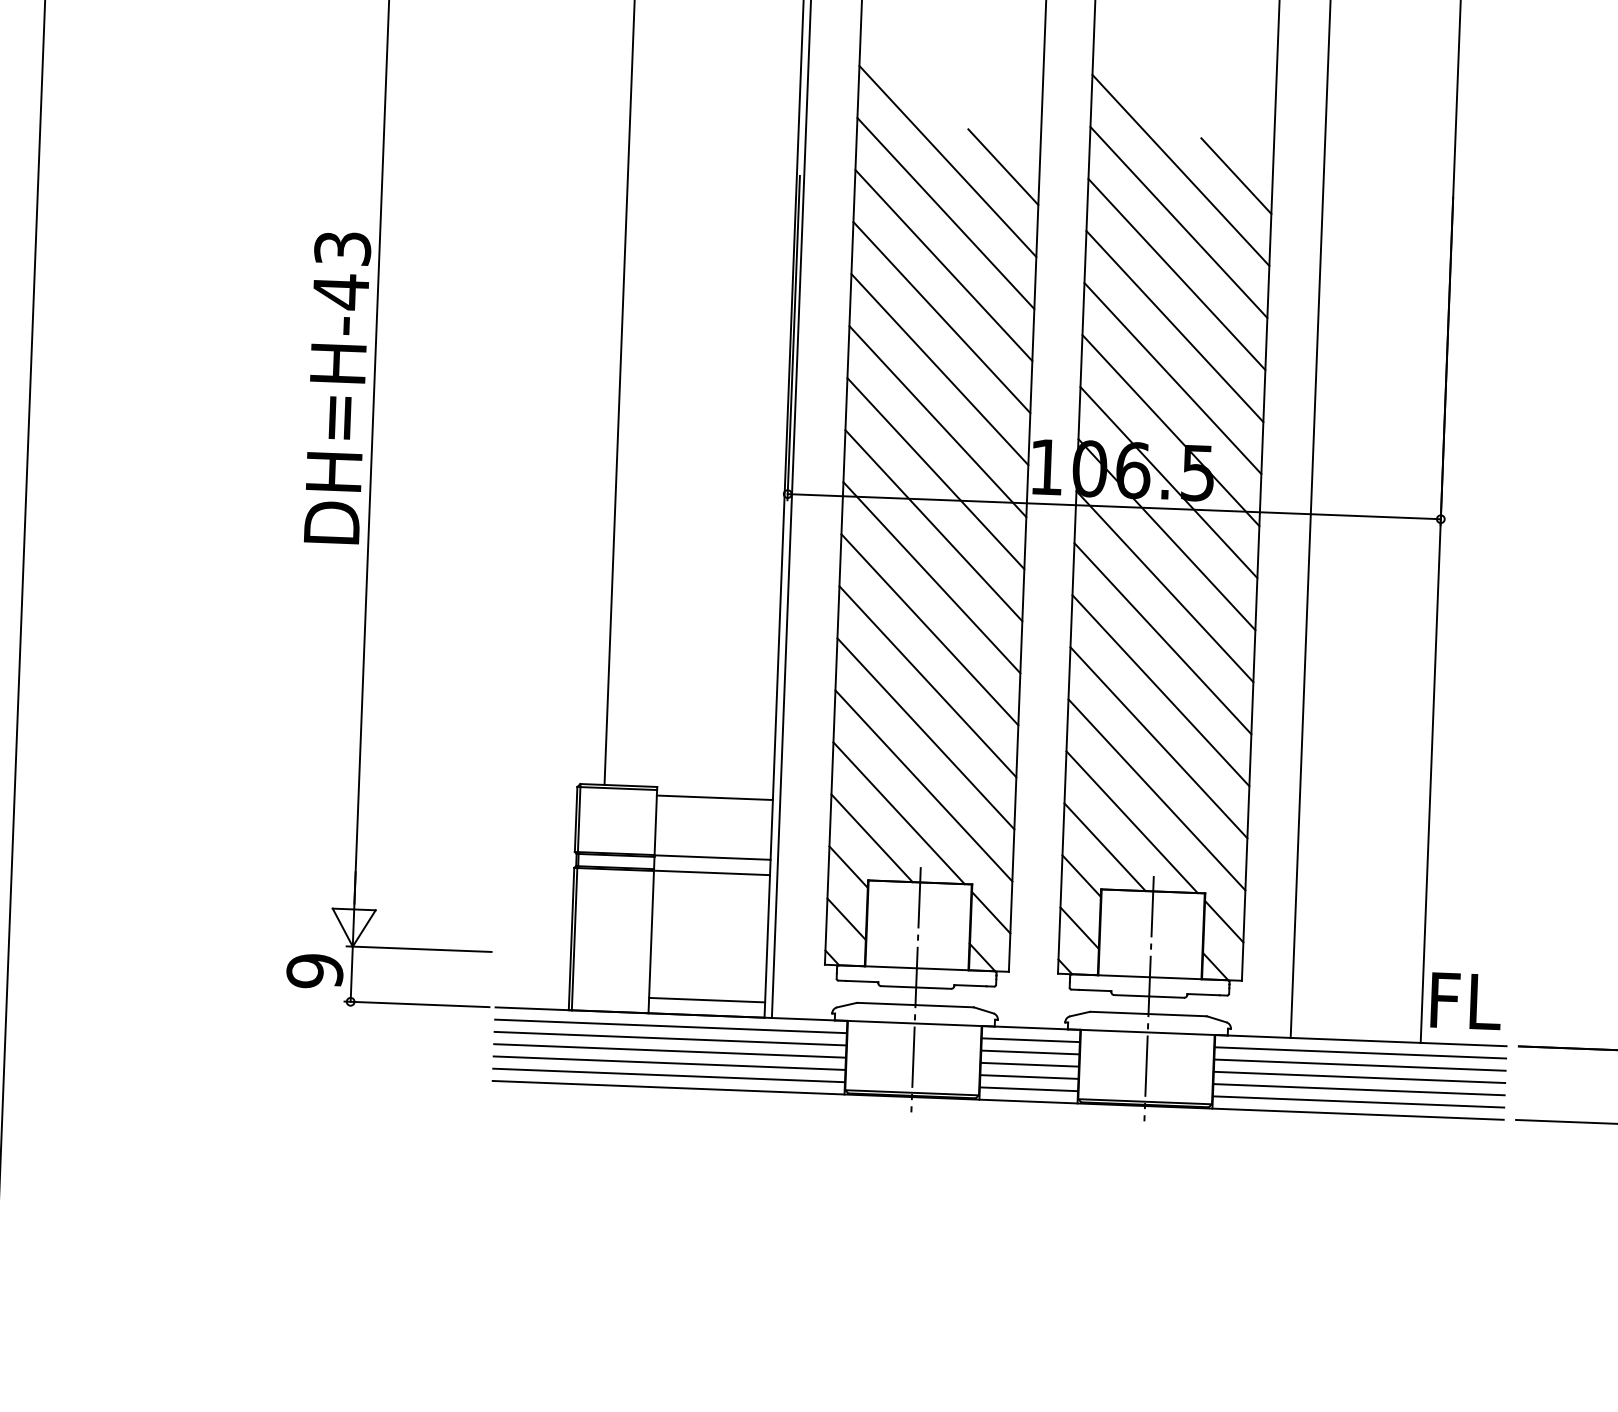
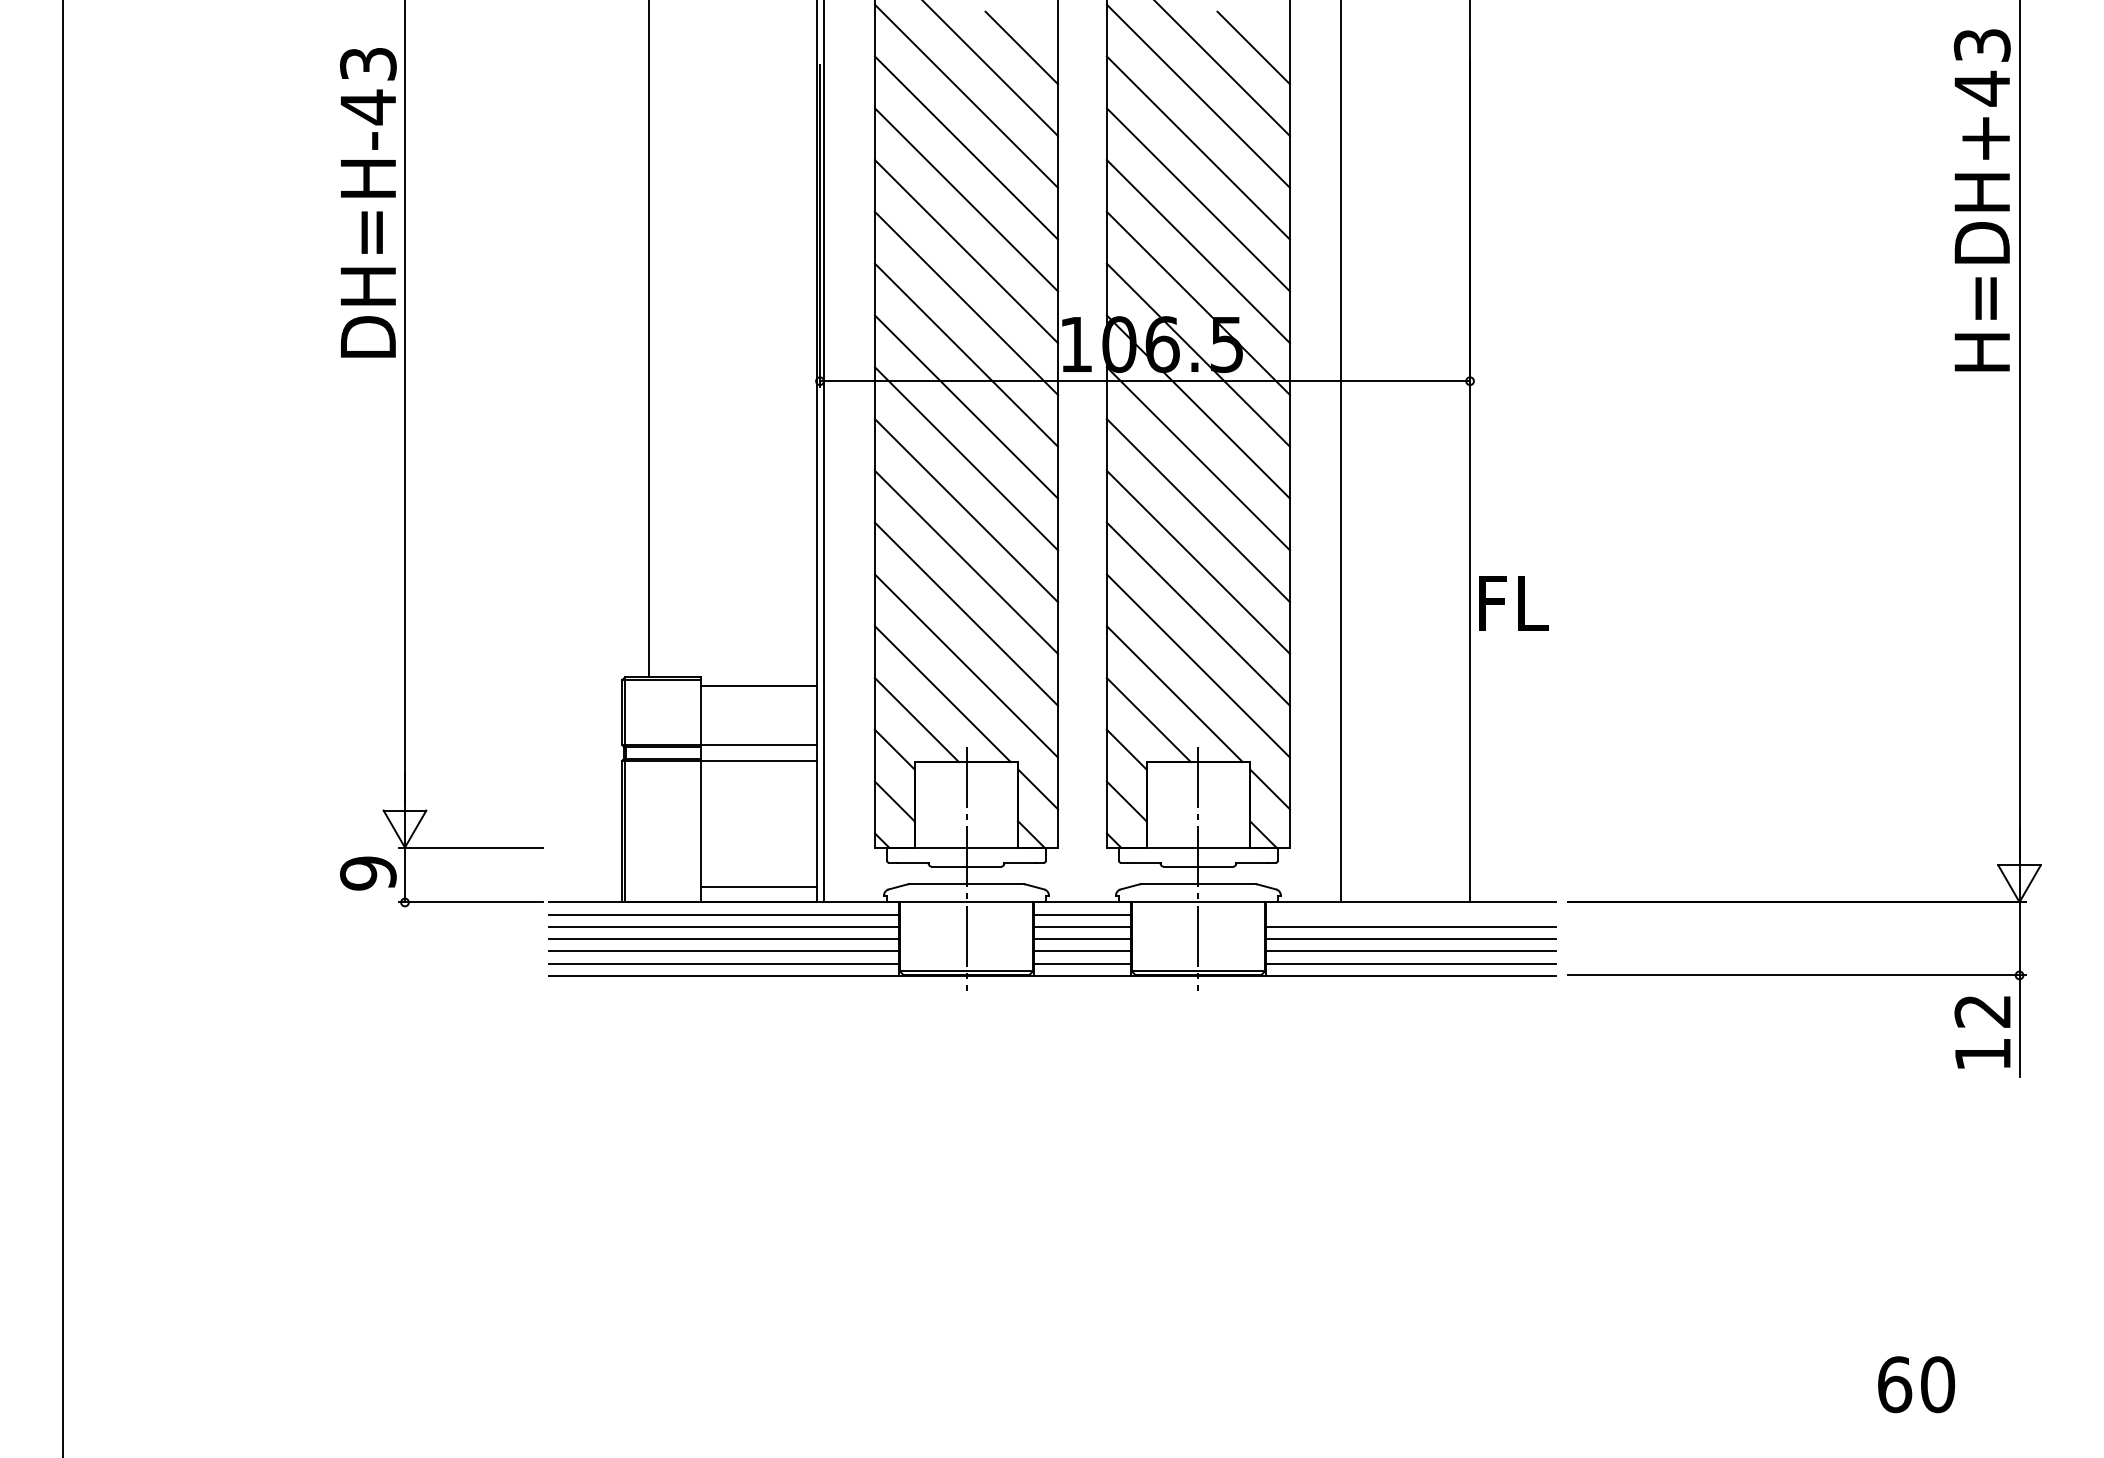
text: (337, 387) -> (368, 202), moved
text: (1466, 1001) -> (1513, 603), moved
line: (1360, 1052) -> (1410, 914), removed

